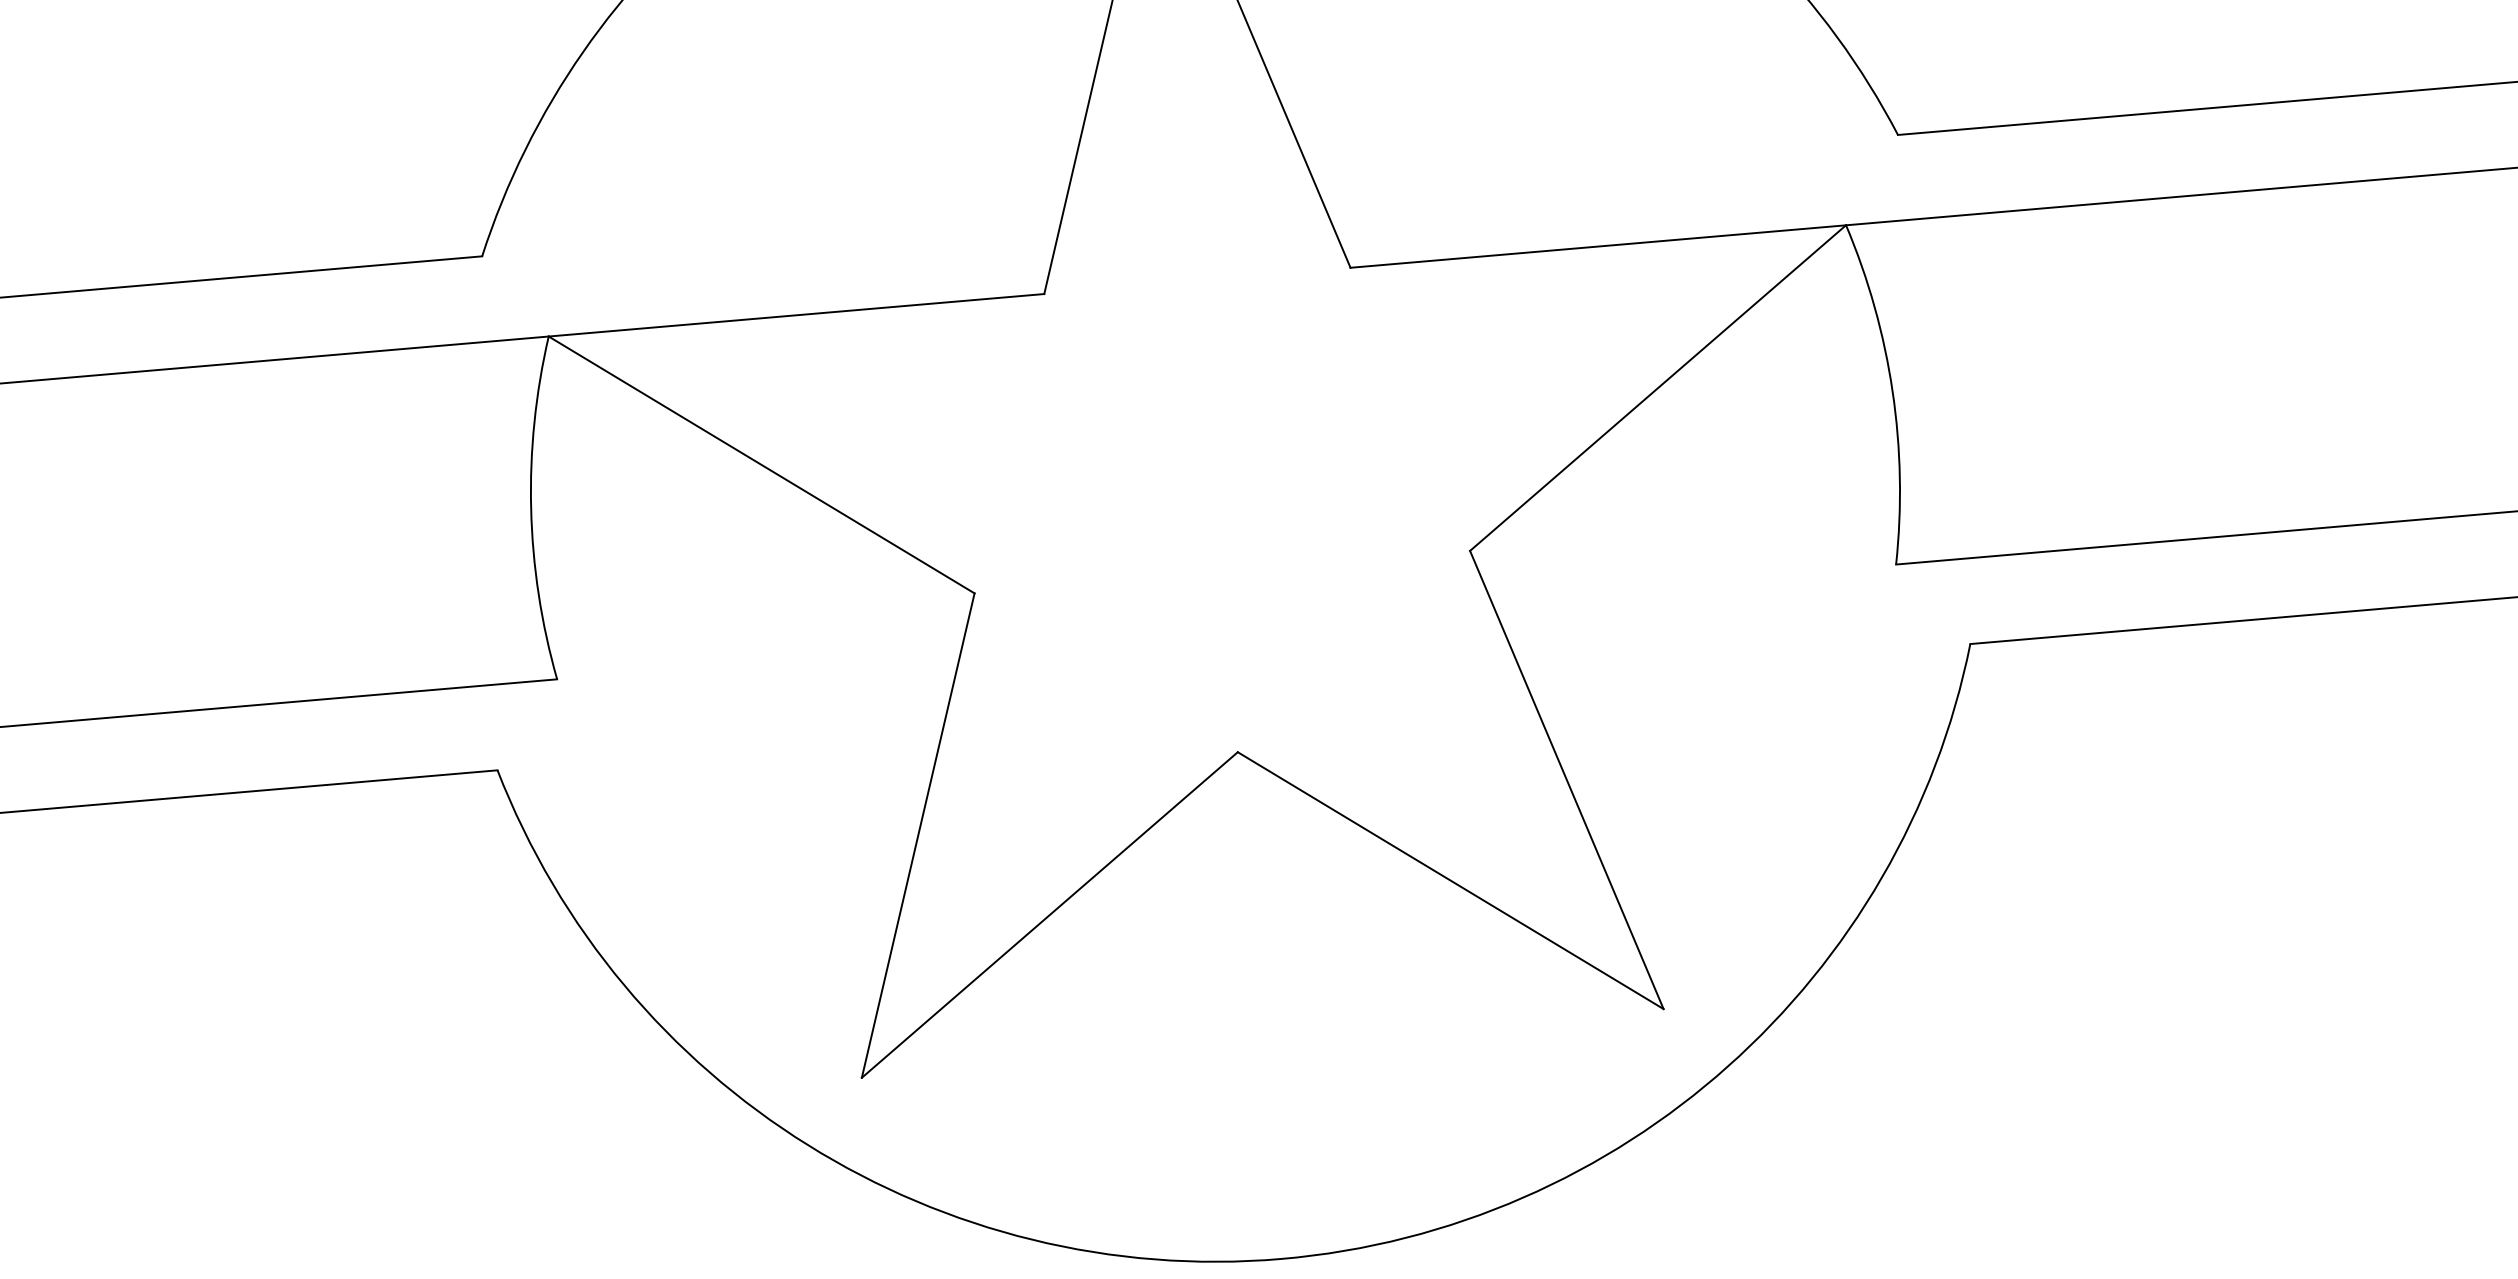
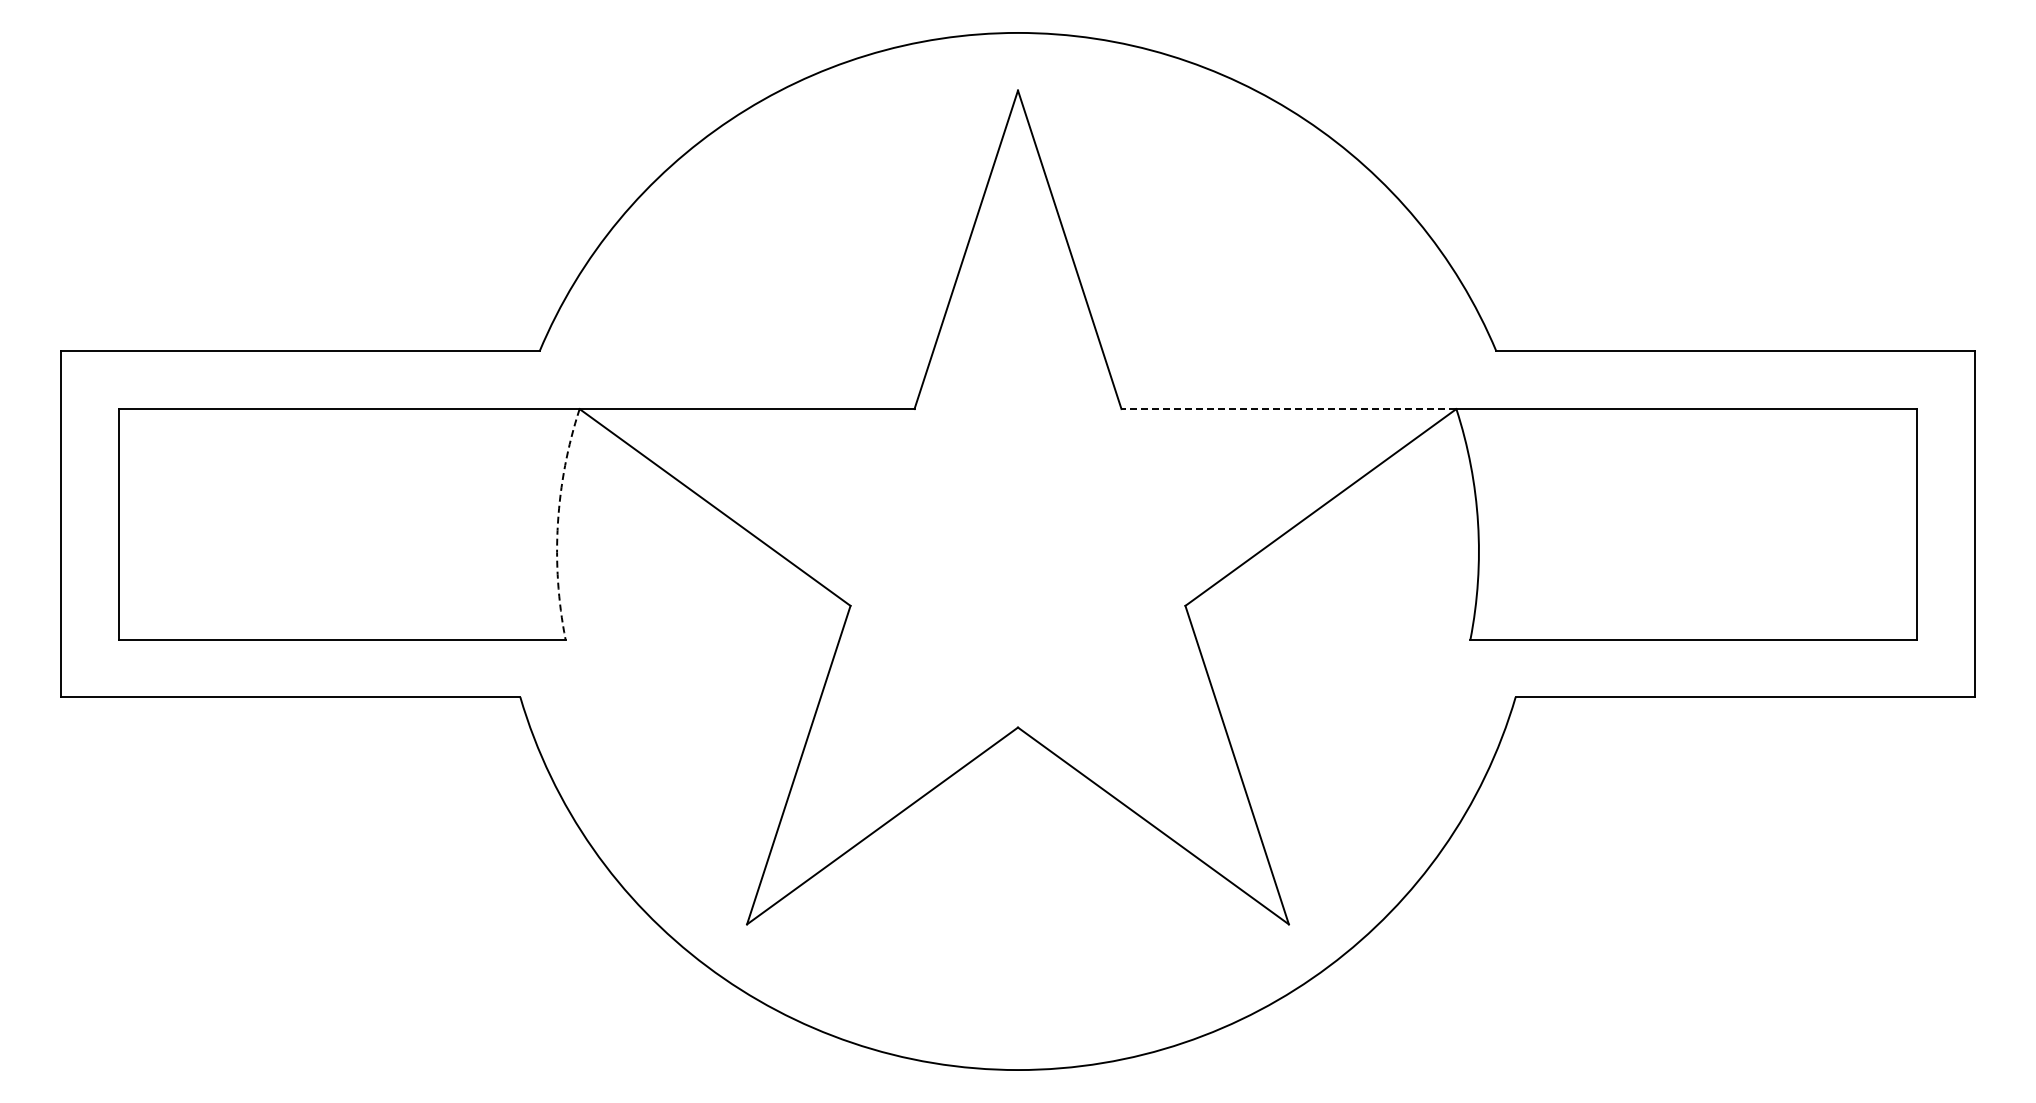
line: (1597, 247) -> (1288, 409), solid -> dashed
arc: (530, 508) -> (557, 523), solid -> dashed

